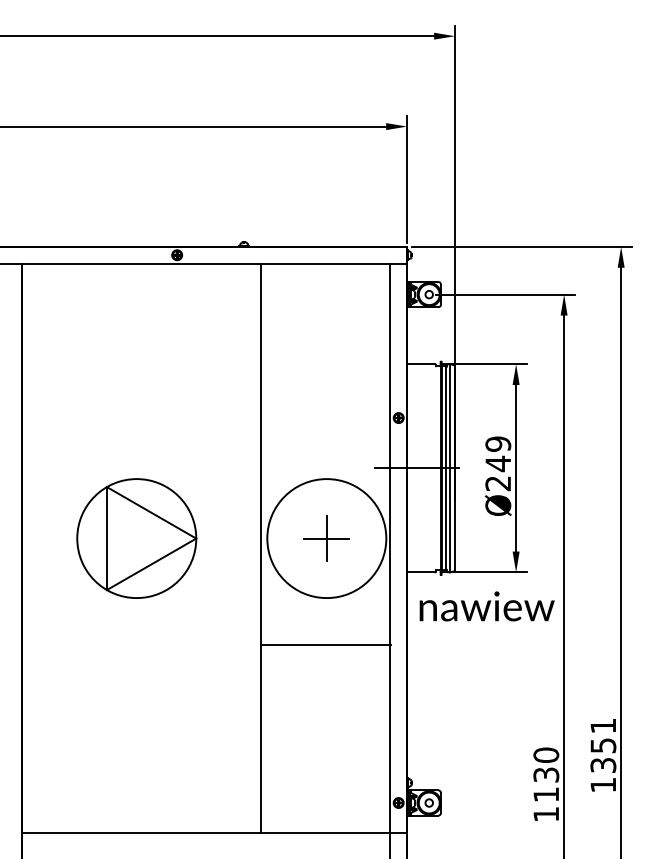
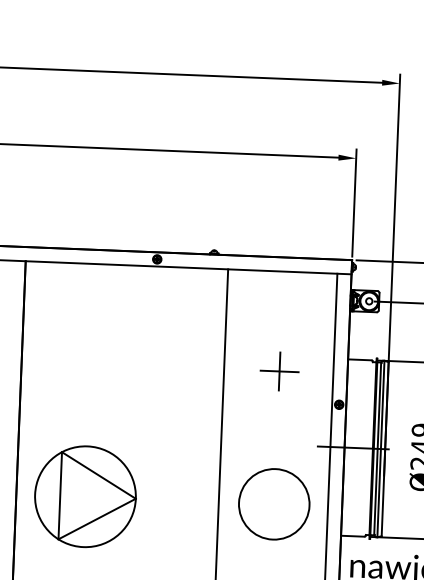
part: (136, 538) -> (85, 496), moved
circle: (326, 538) -> (274, 504), size x0.7
part: (326, 538) -> (279, 371), moved

